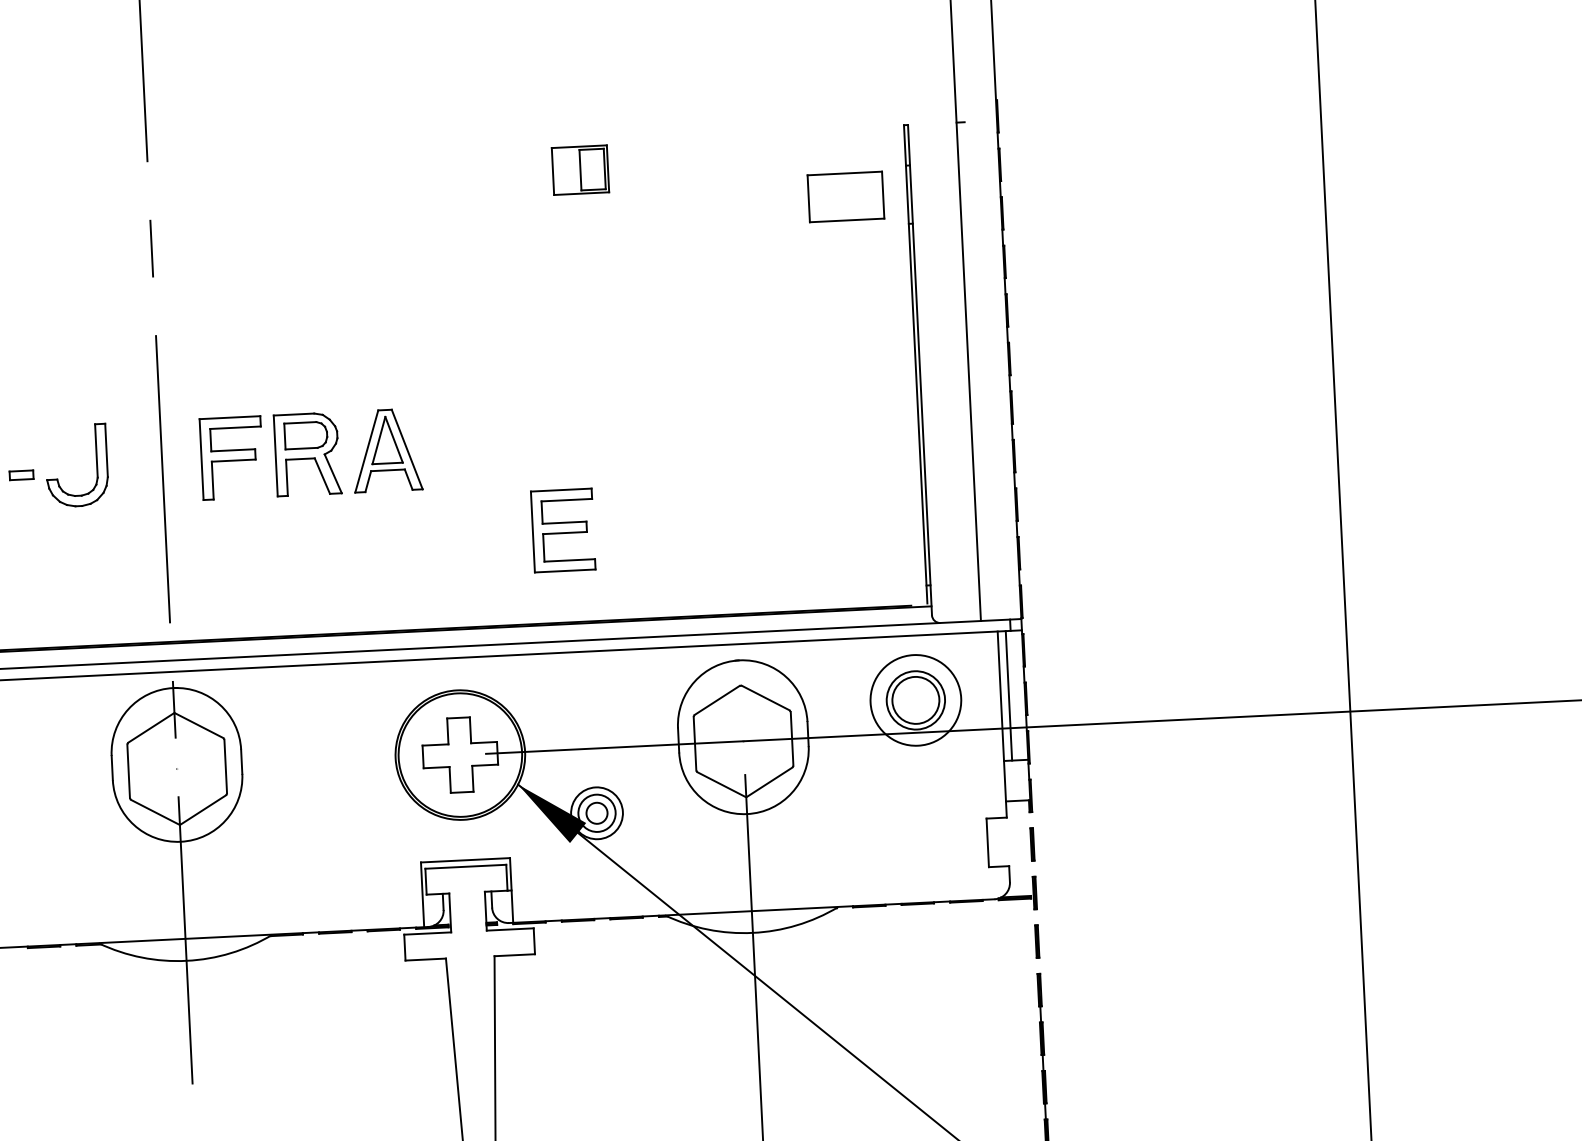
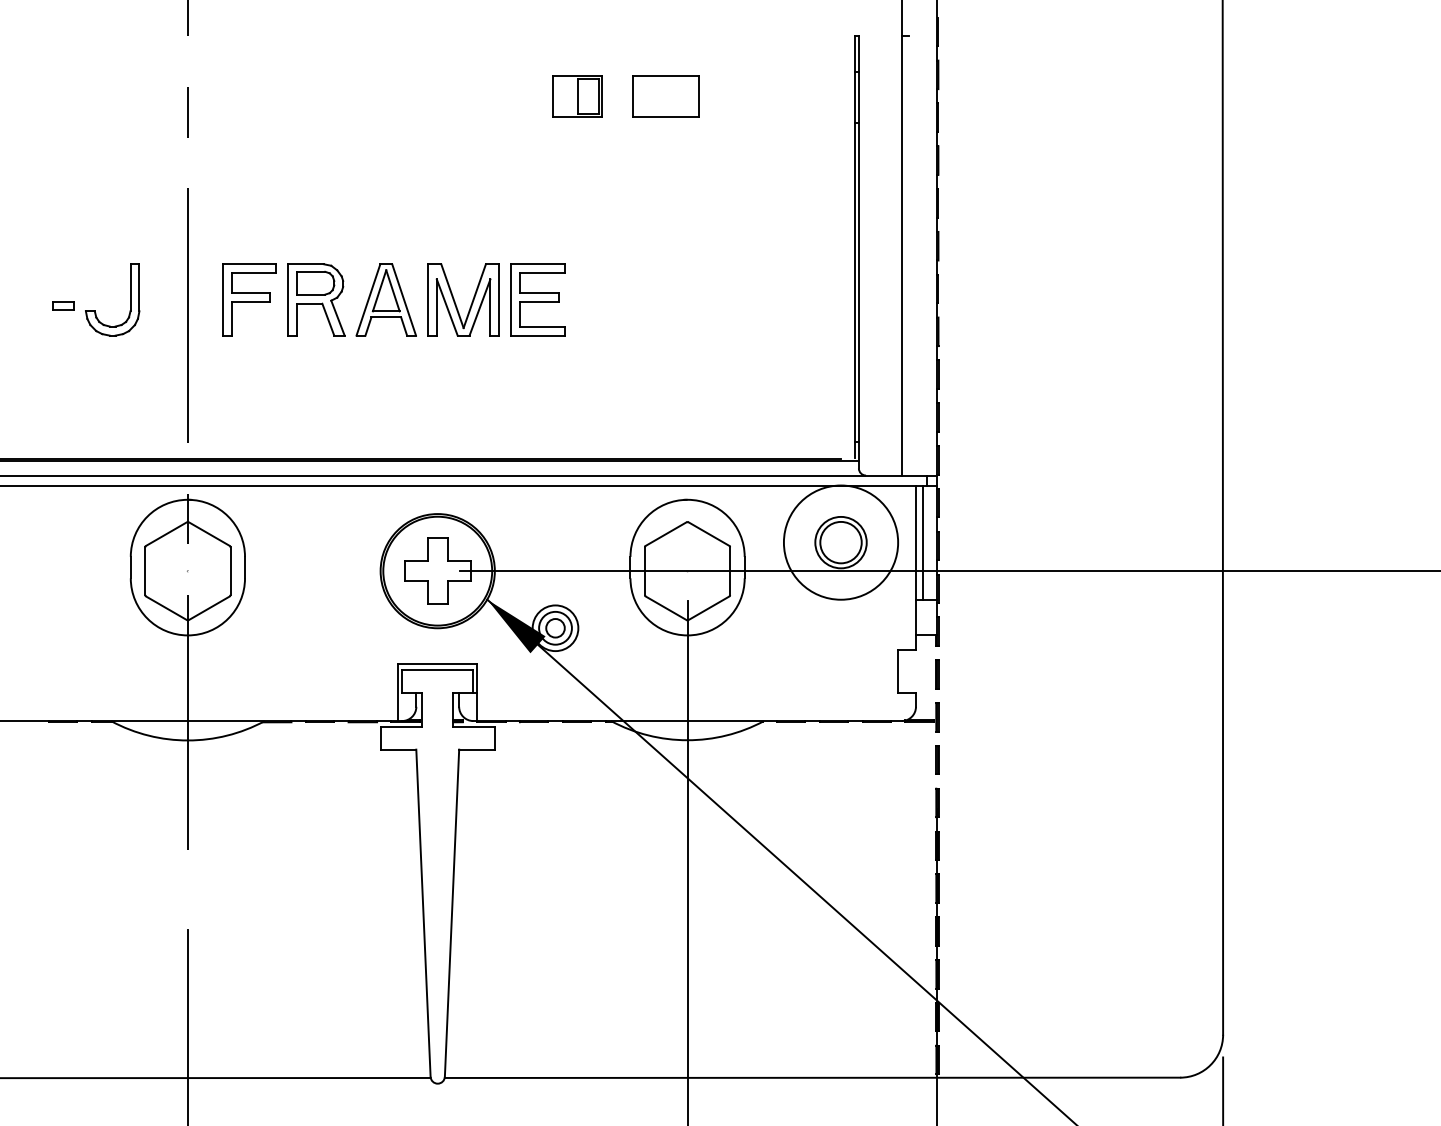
part: (580, 170) -> (577, 96), moved
part: (845, 196) -> (665, 96), moved
part: (465, 448) -> (455, 301), added
part: (562, 530) -> (537, 299), moved
circle: (915, 700) -> (840, 542), size x1.43

